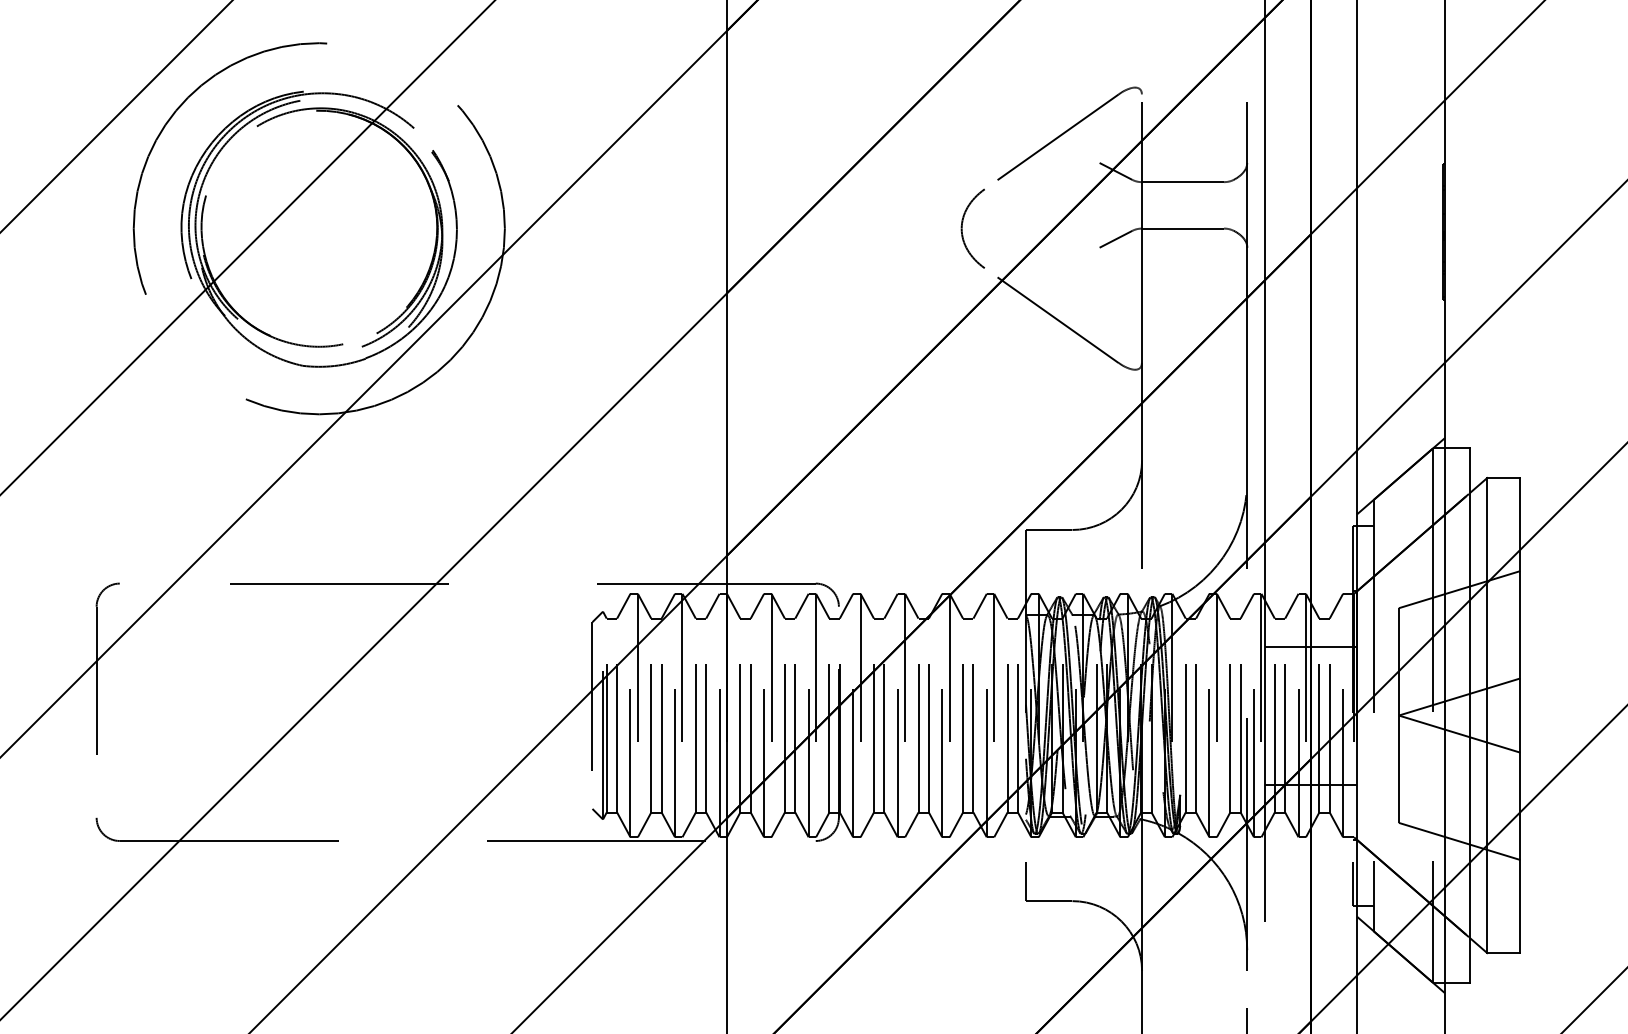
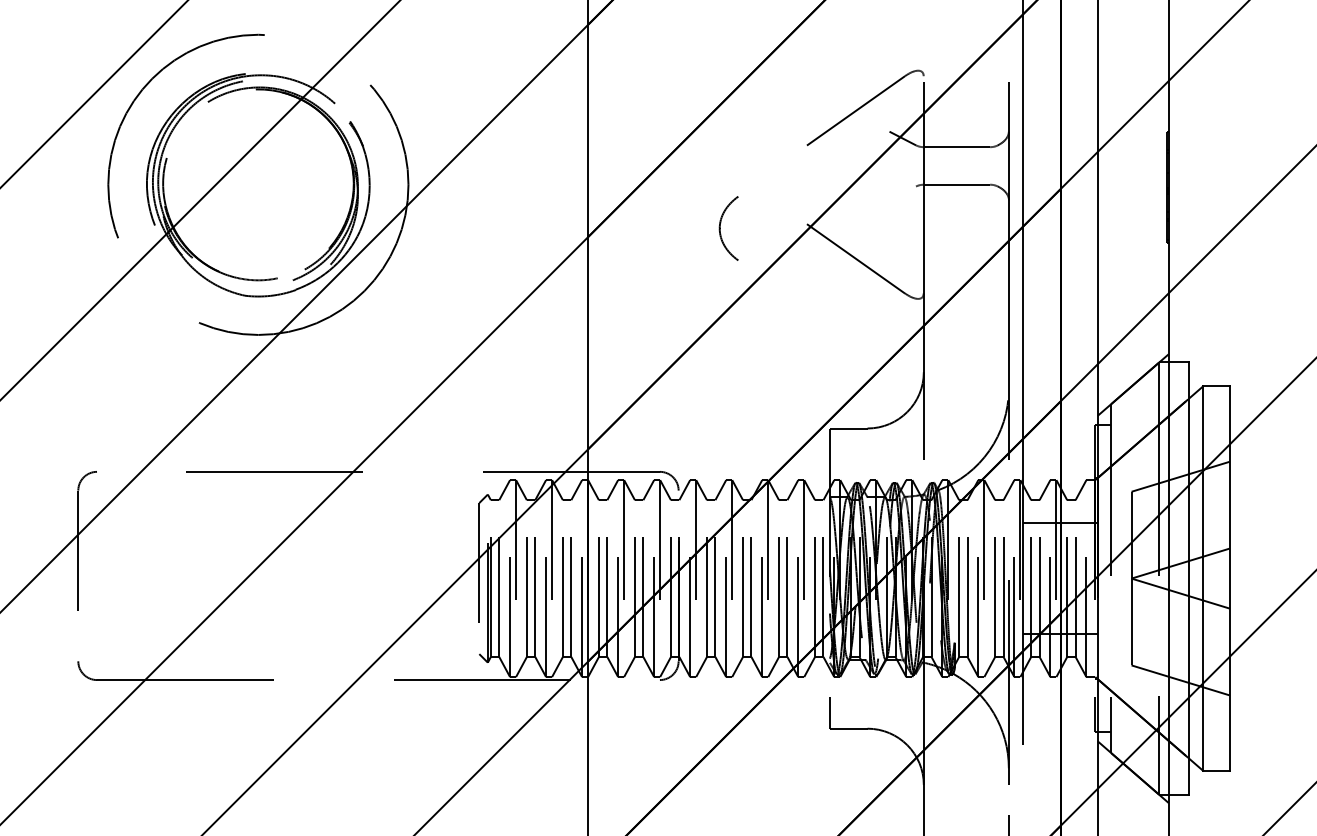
part: (962, 228) -> (720, 228), moved
line: (1115, 238) -> (902, 192), removed

